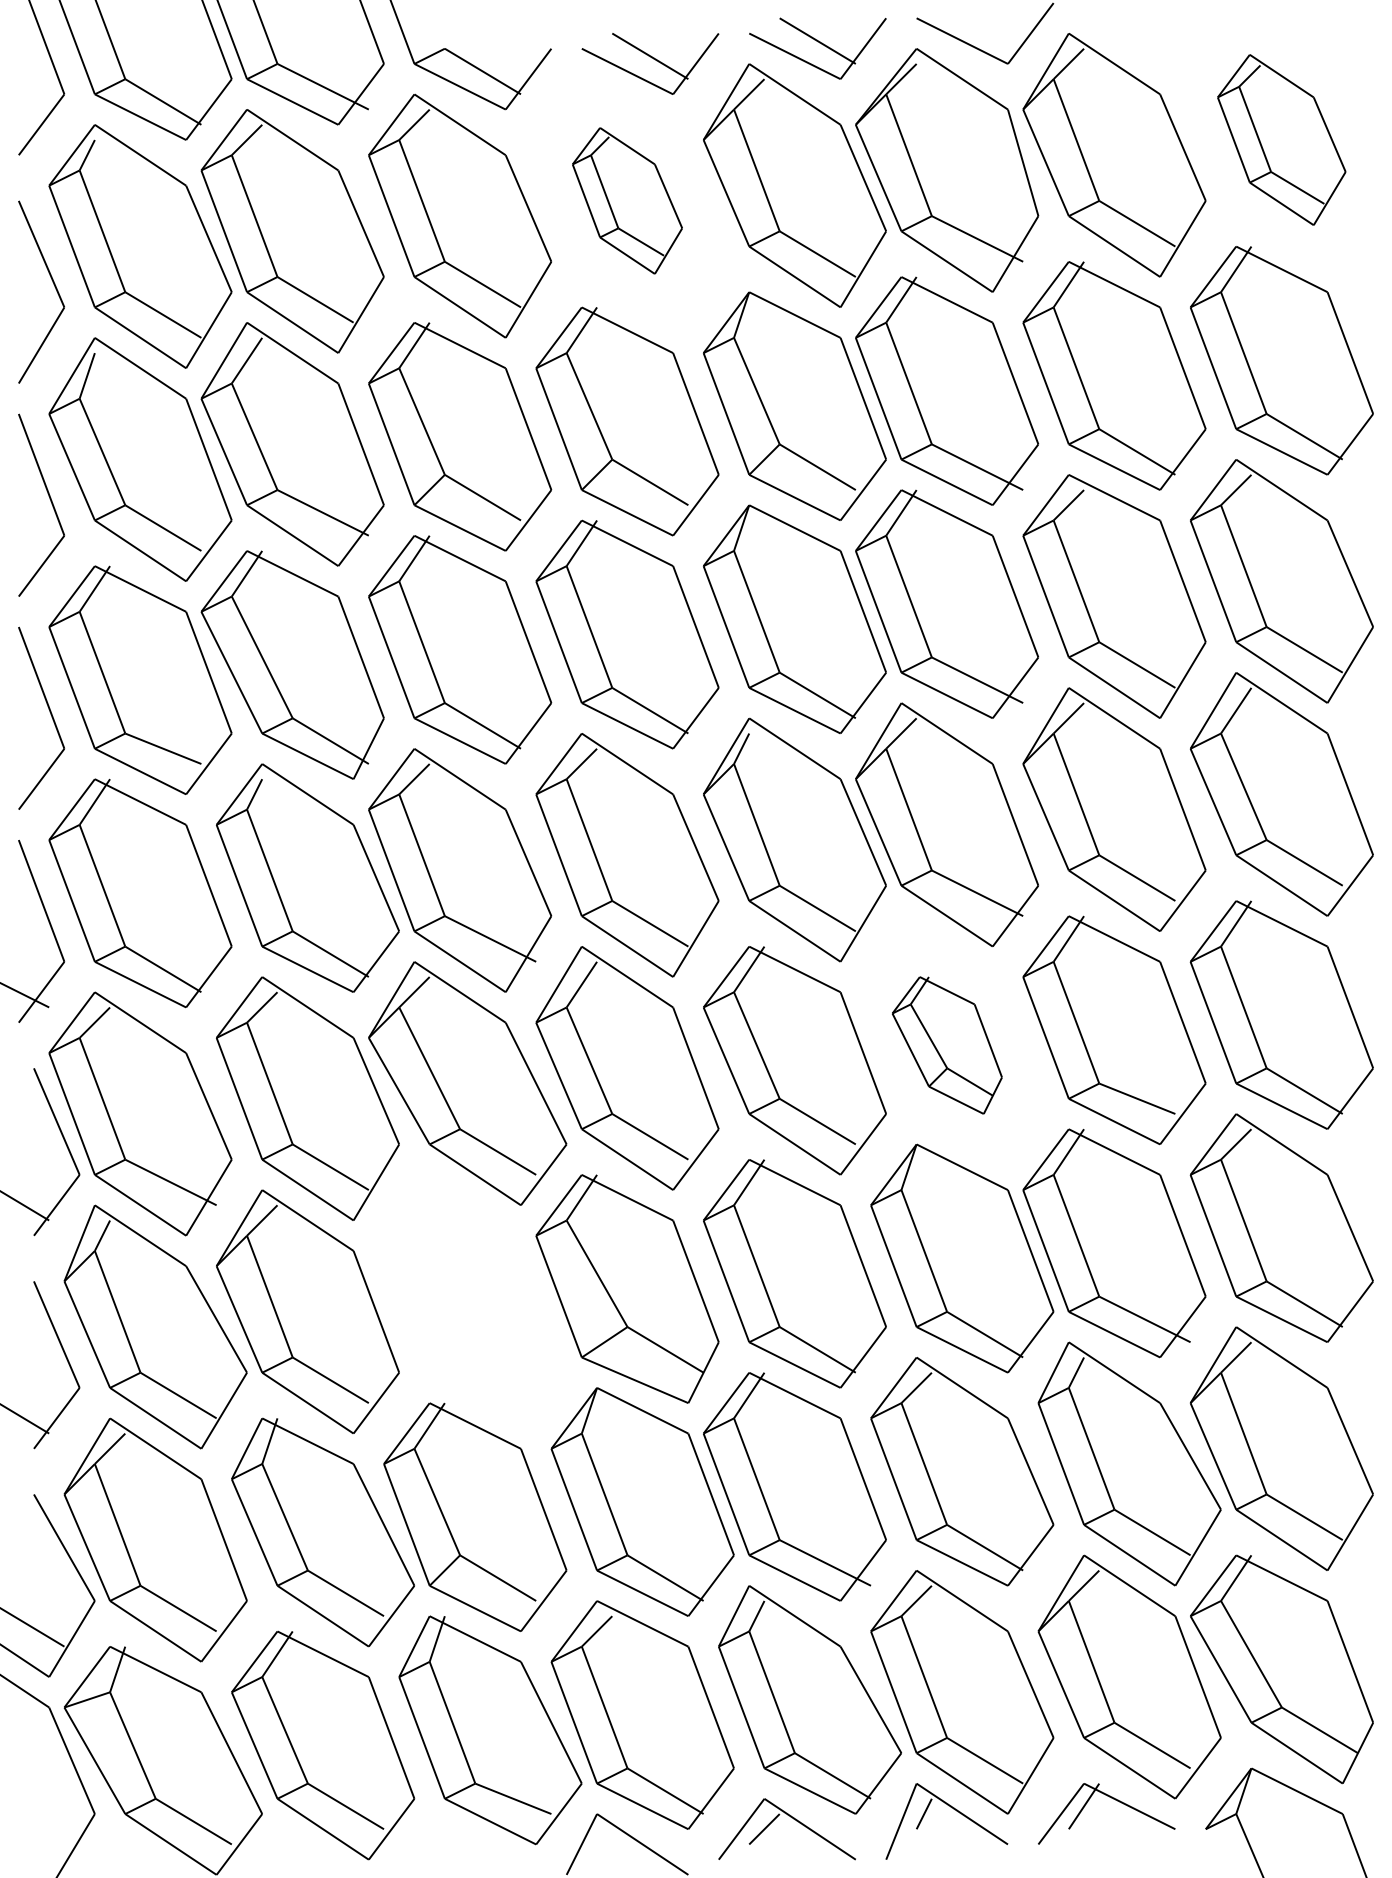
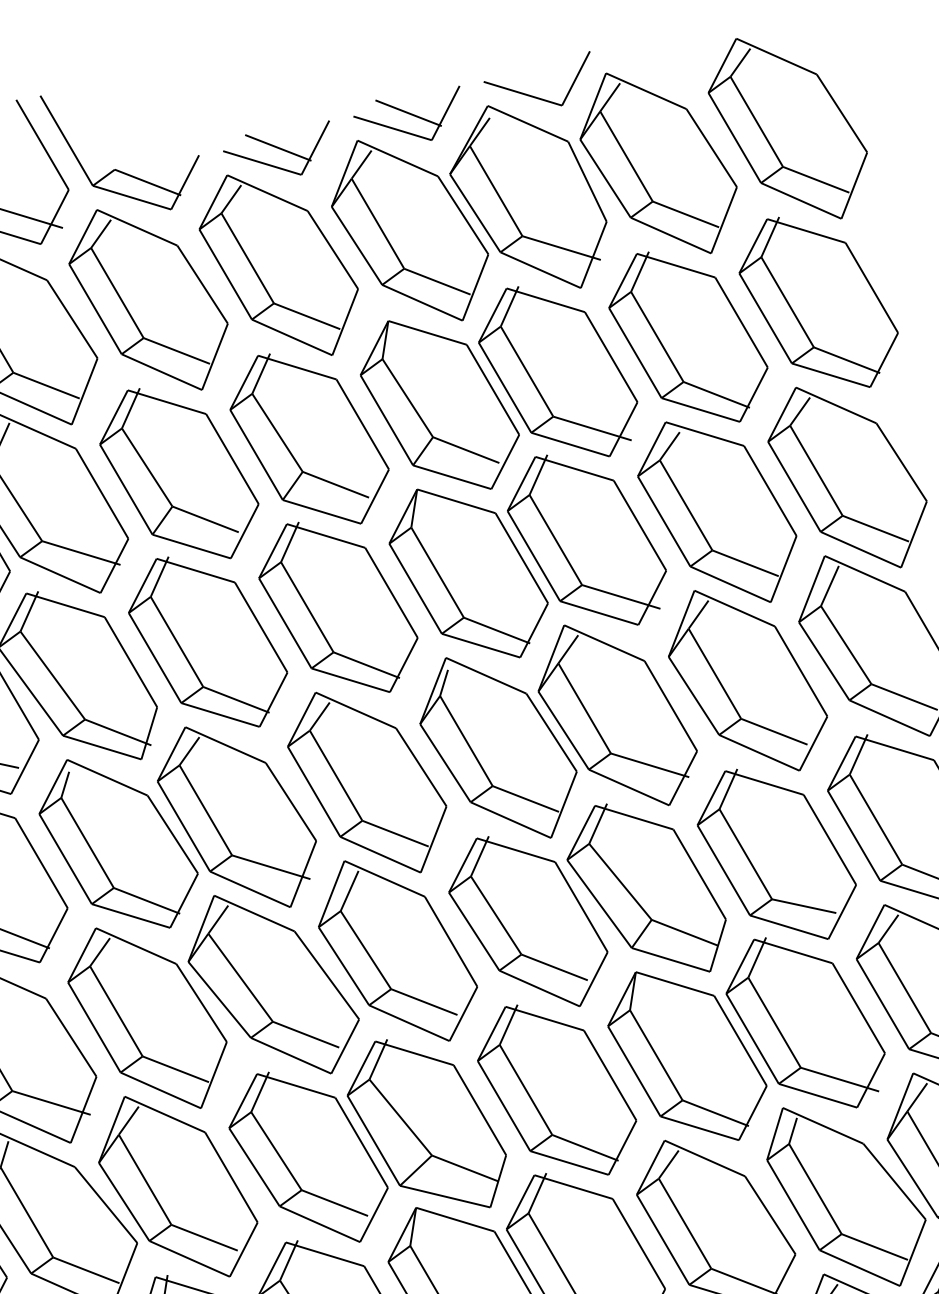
part: (1281, 139) -> (788, 128), size x1.43
part: (627, 200) -> (279, 264), size x1.67
part: (947, 1045) -> (646, 889), size x1.67
part: (475, 1303) -> (308, 1157), added

